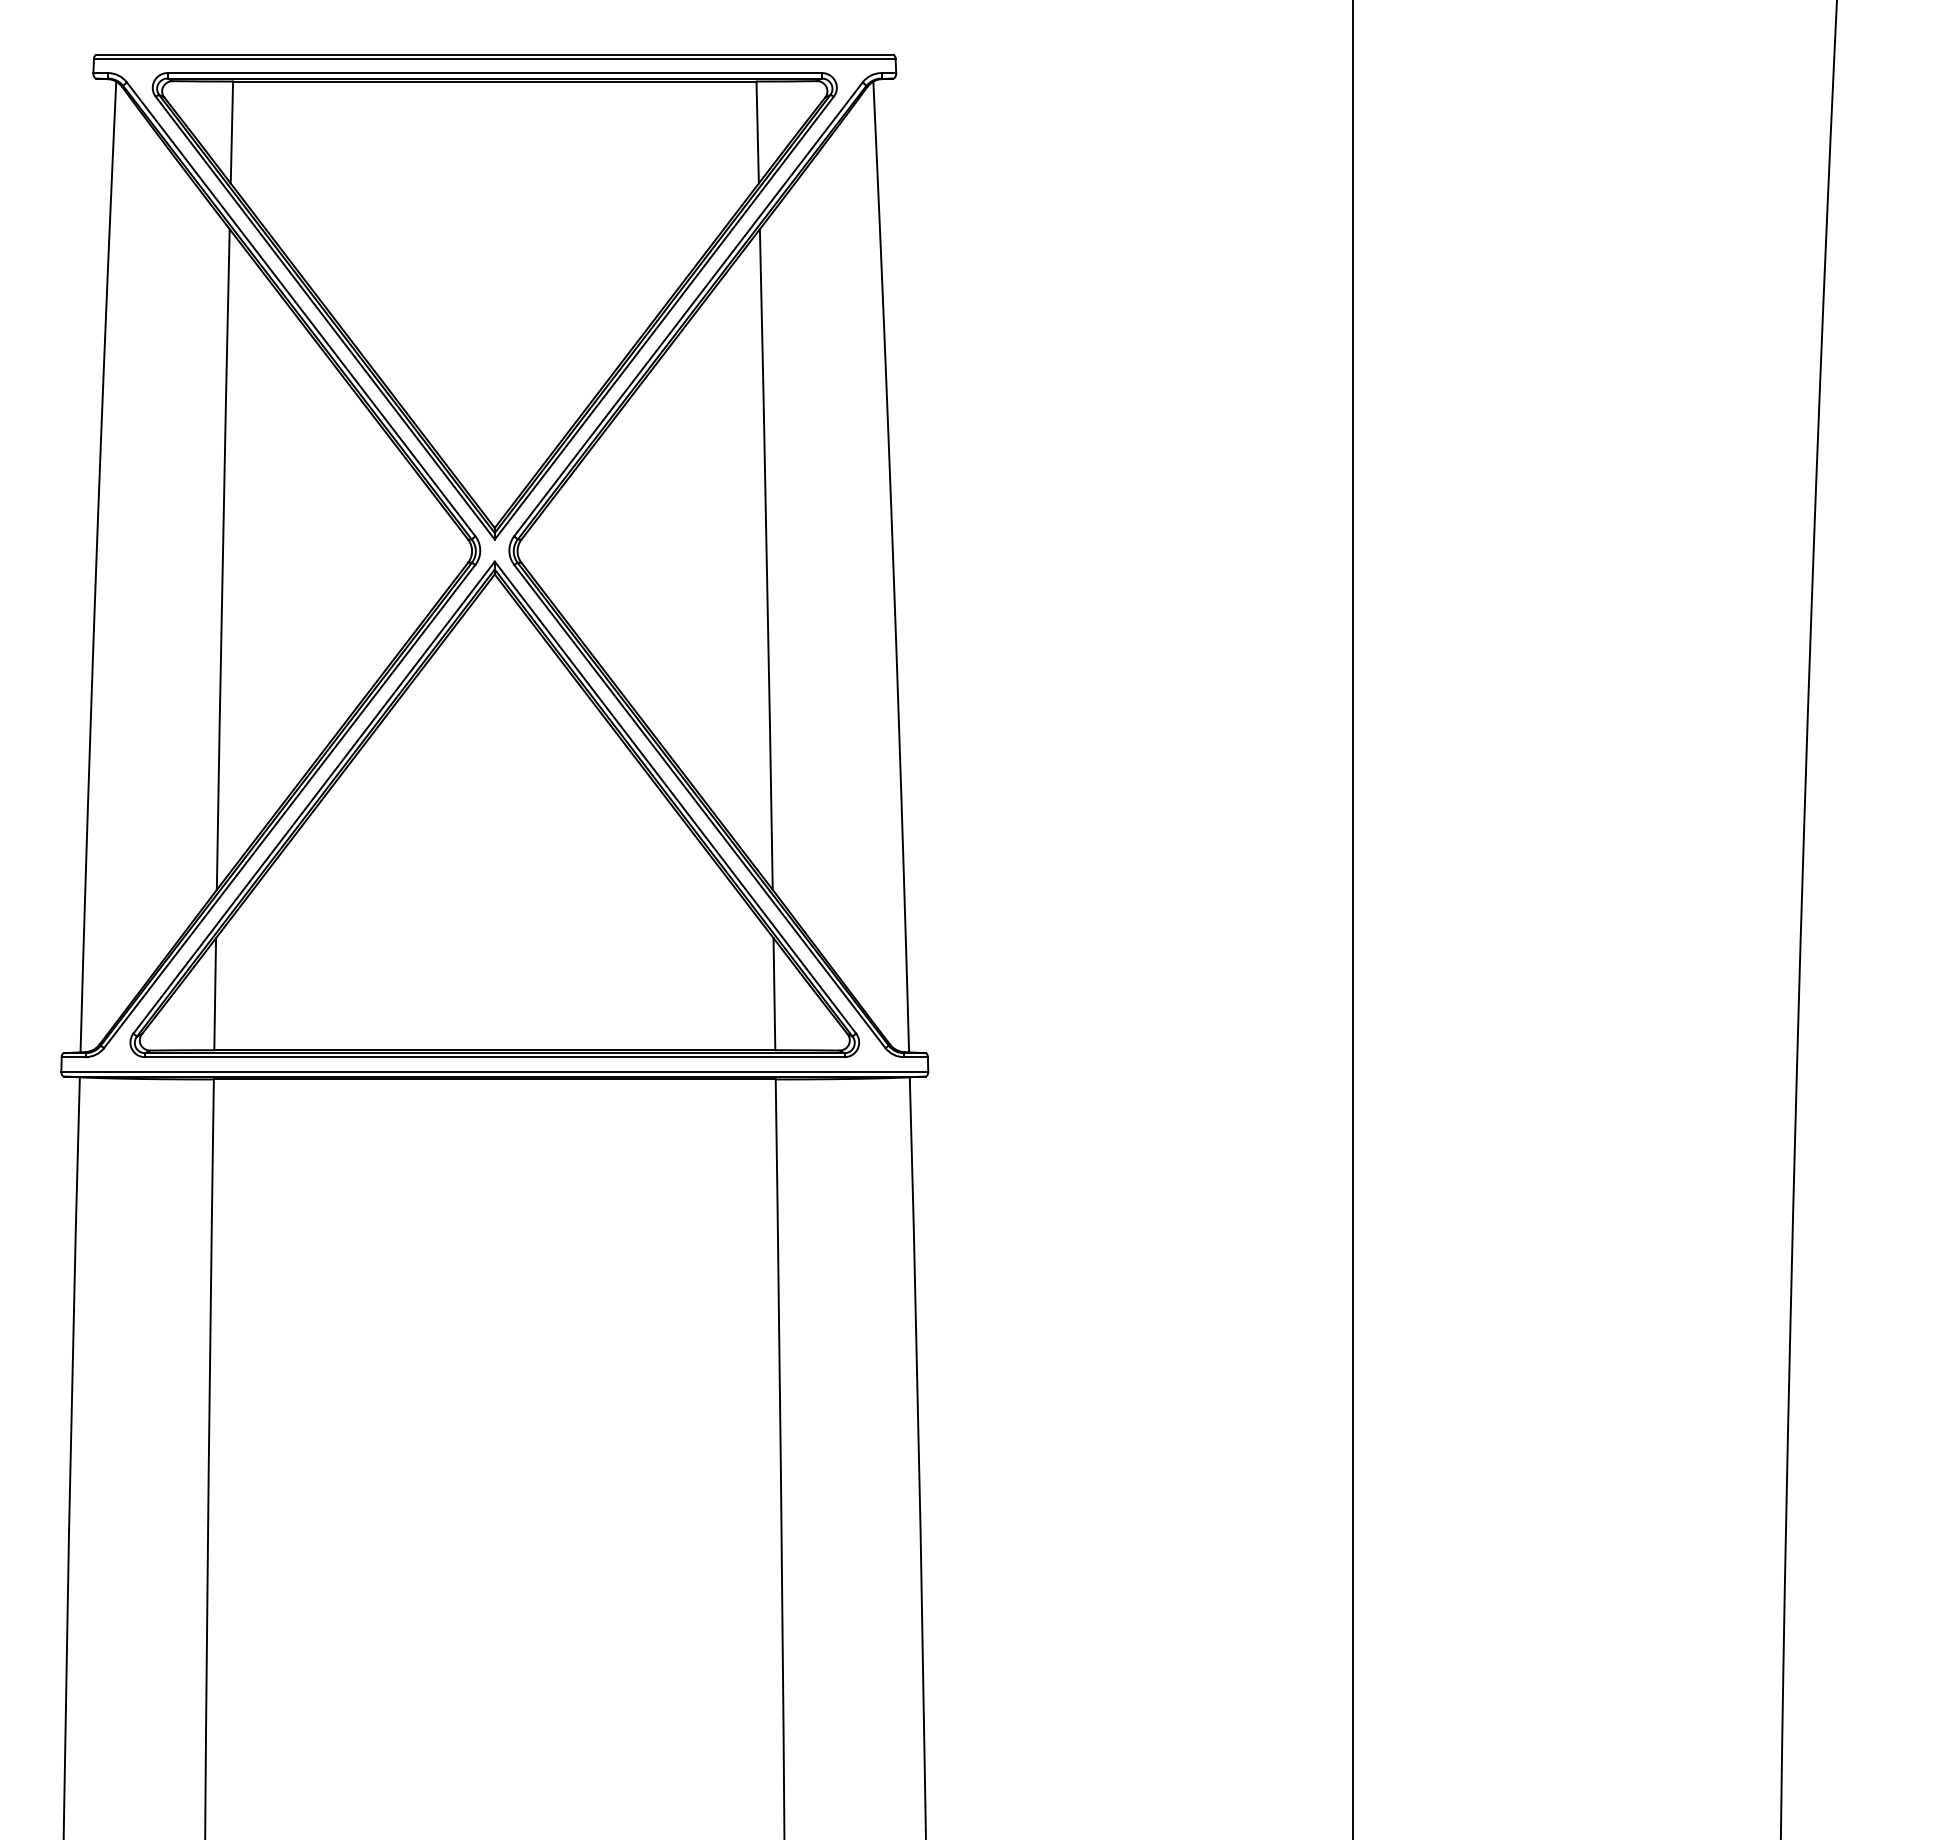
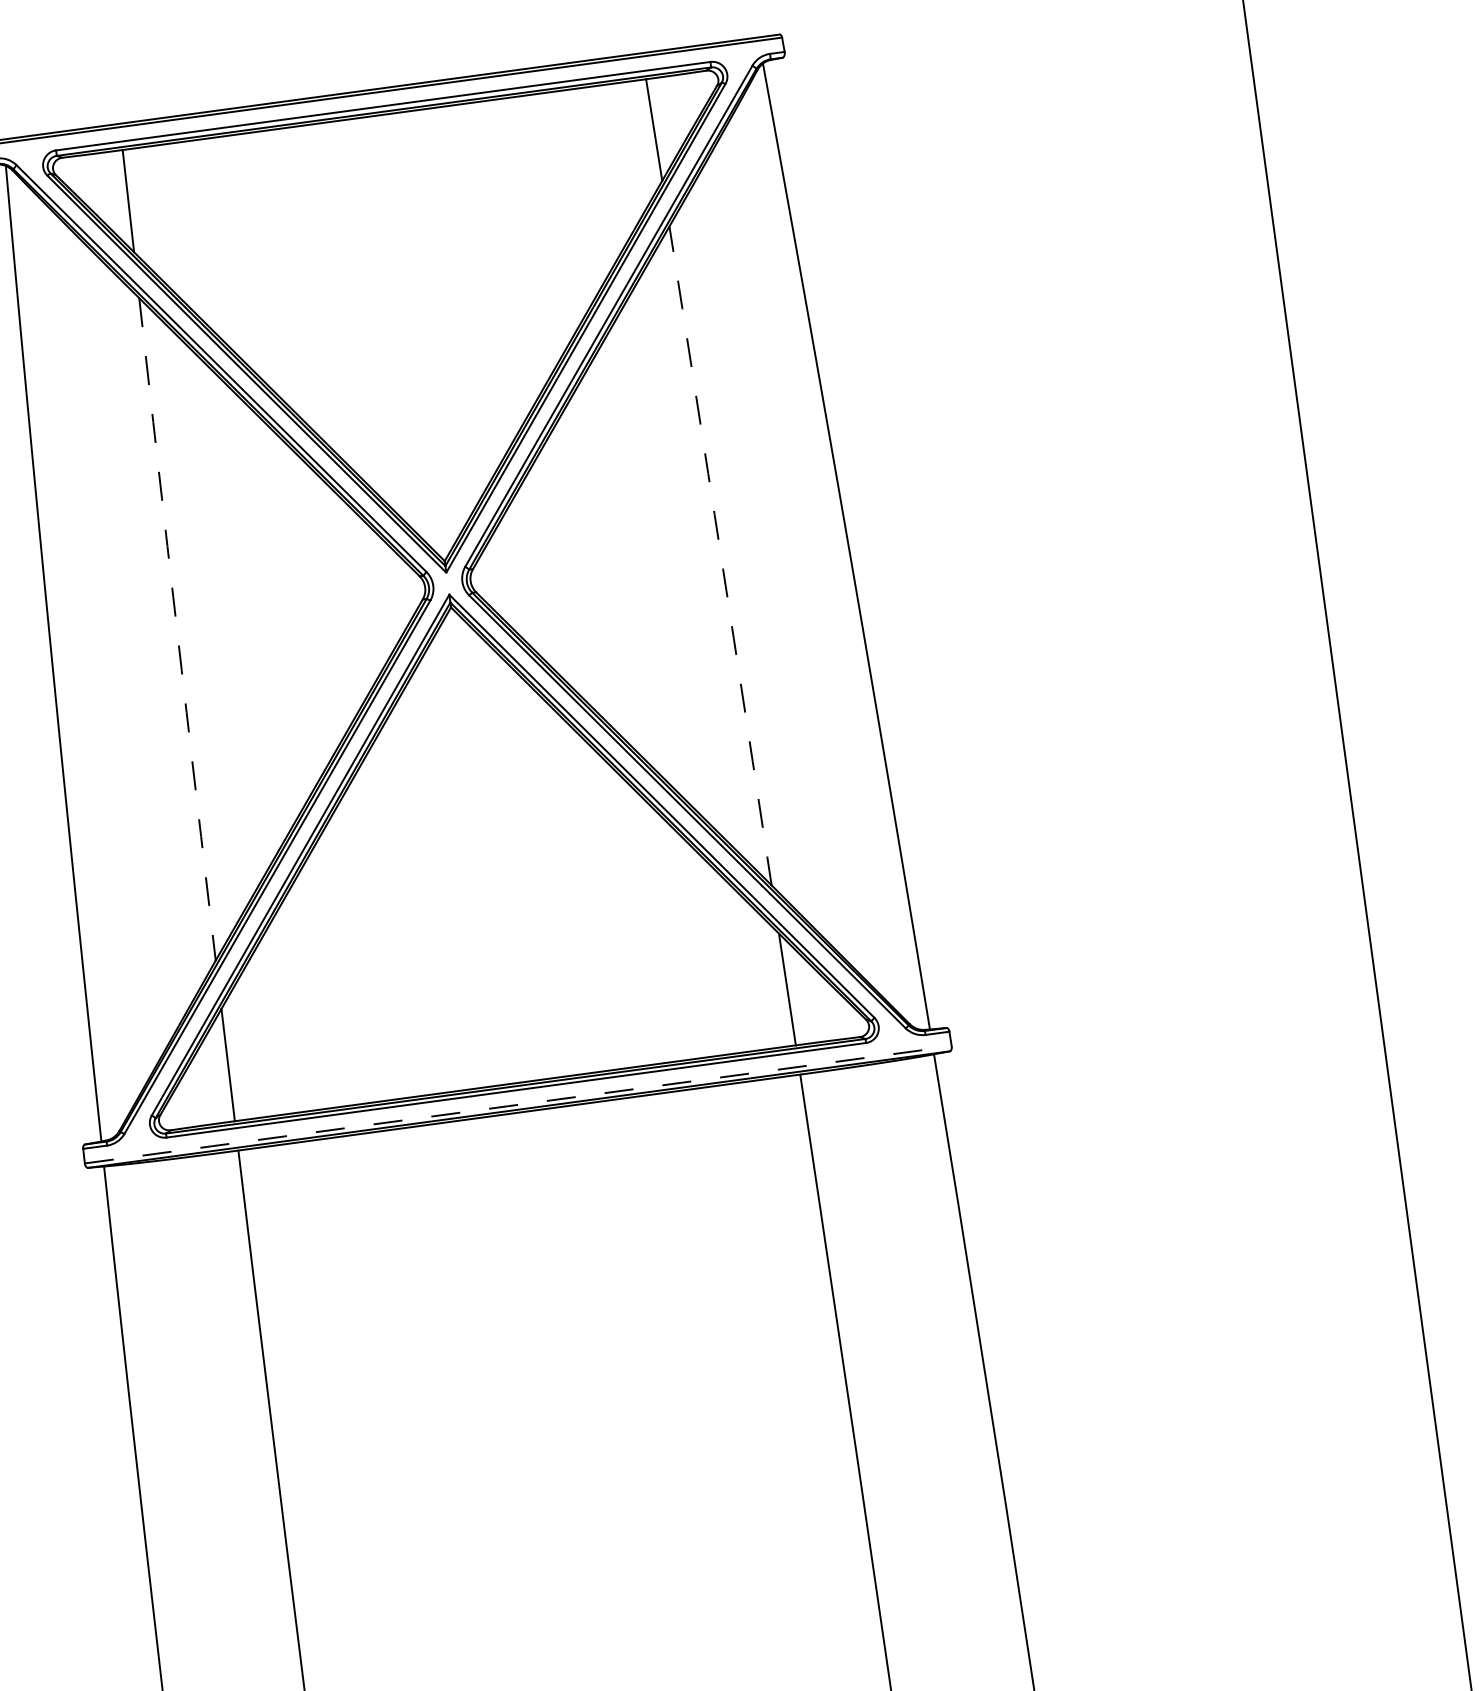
arc: (222, 559) -> (176, 629), solid -> dashed
arc: (766, 559) -> (720, 555), solid -> dashed
line: (495, 1071) -> (518, 1104), solid -> dashed

